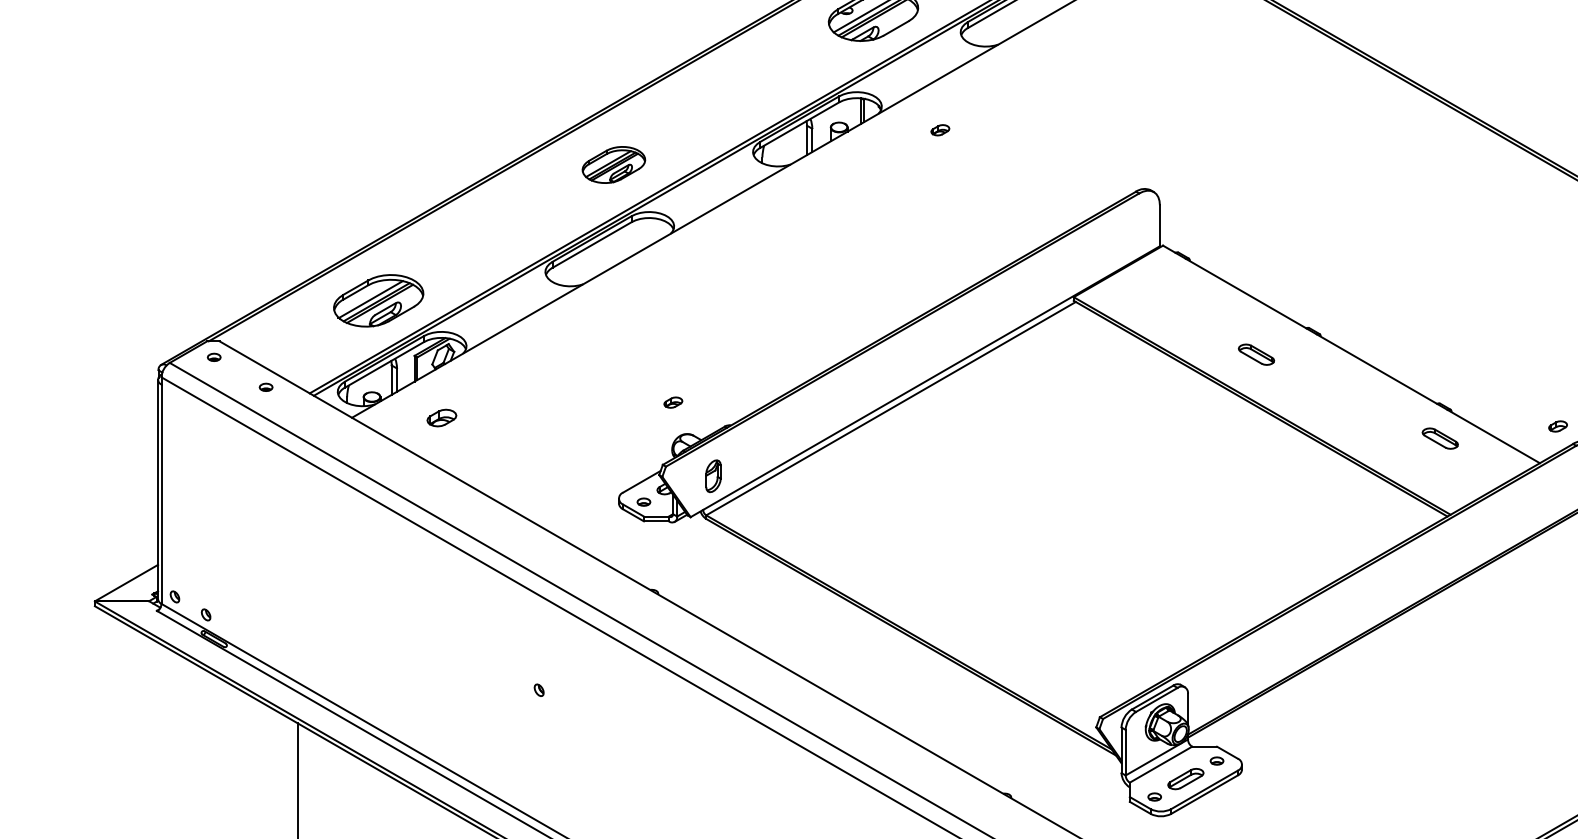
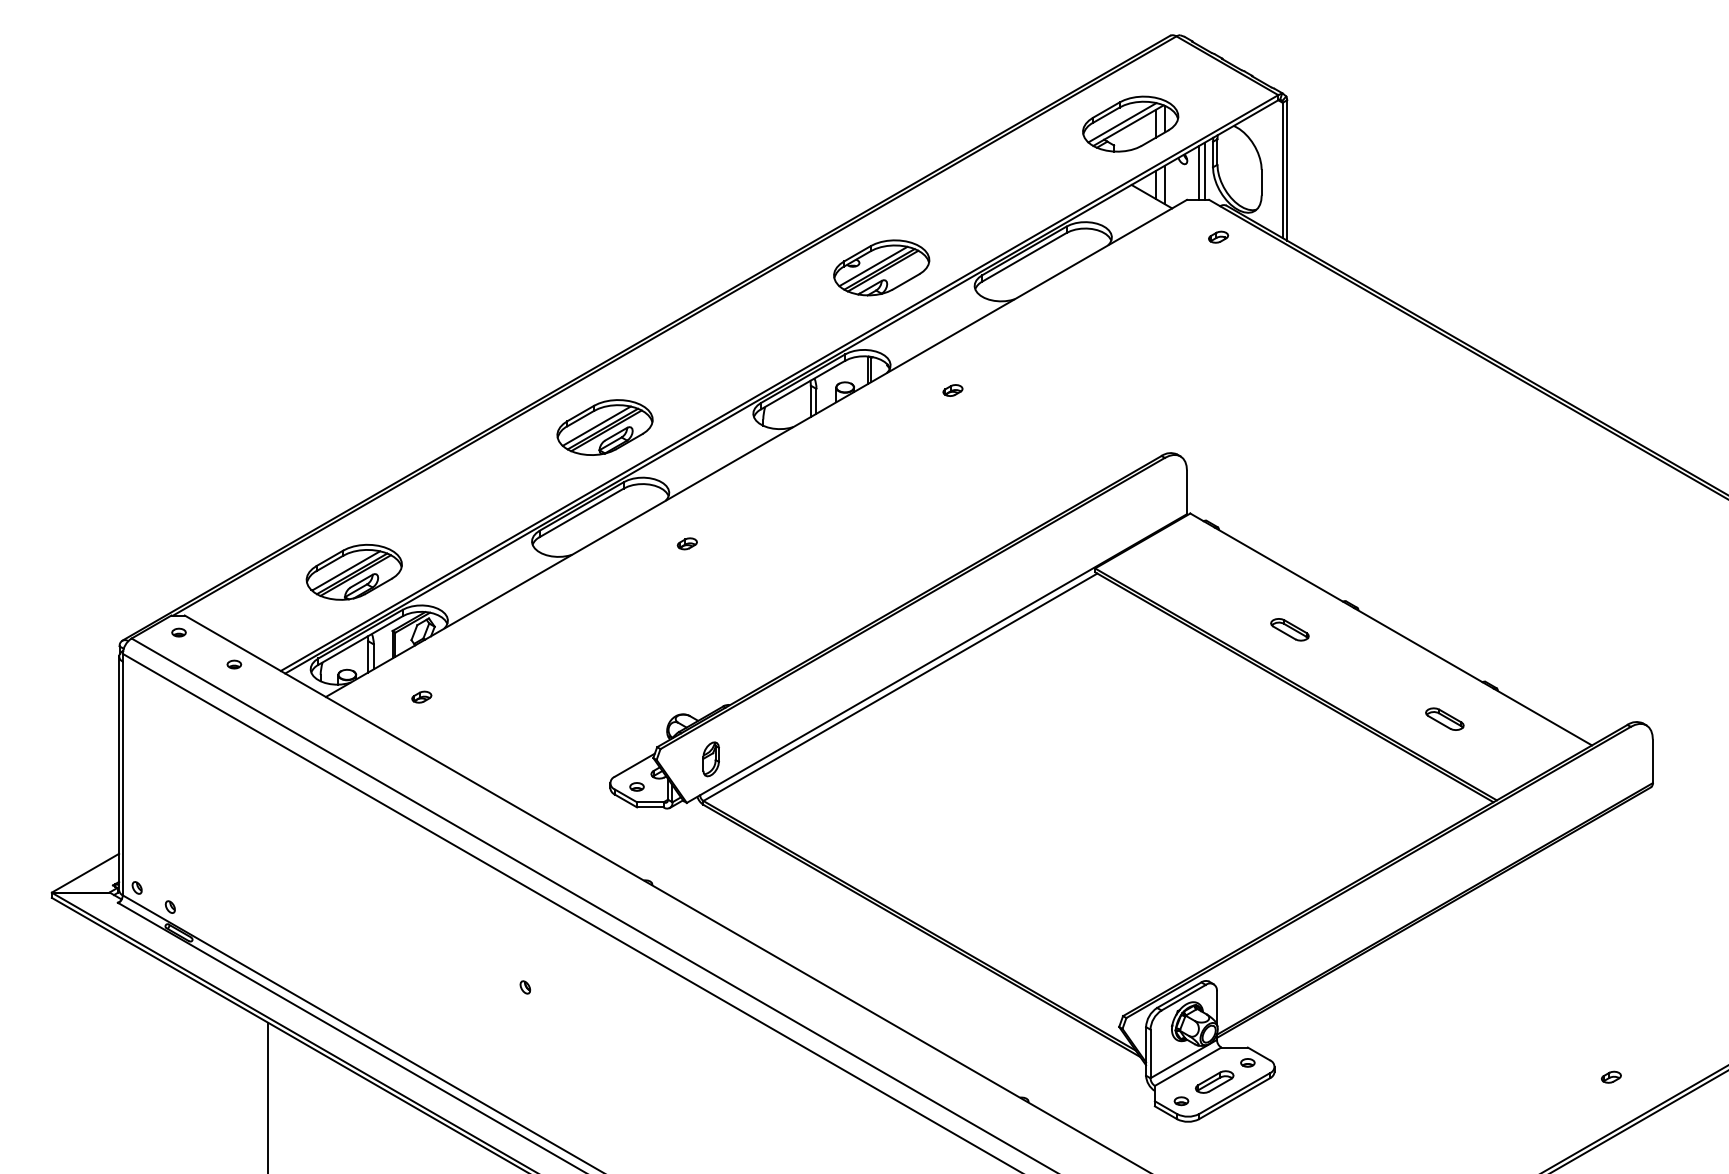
part: (613, 164) -> (604, 427), size x1.43
part: (672, 402) -> (686, 543), moved
part: (441, 417) -> (421, 696), size x0.62
part: (1558, 425) -> (1611, 1076), moved
part: (1439, 437) -> (1444, 718), moved

